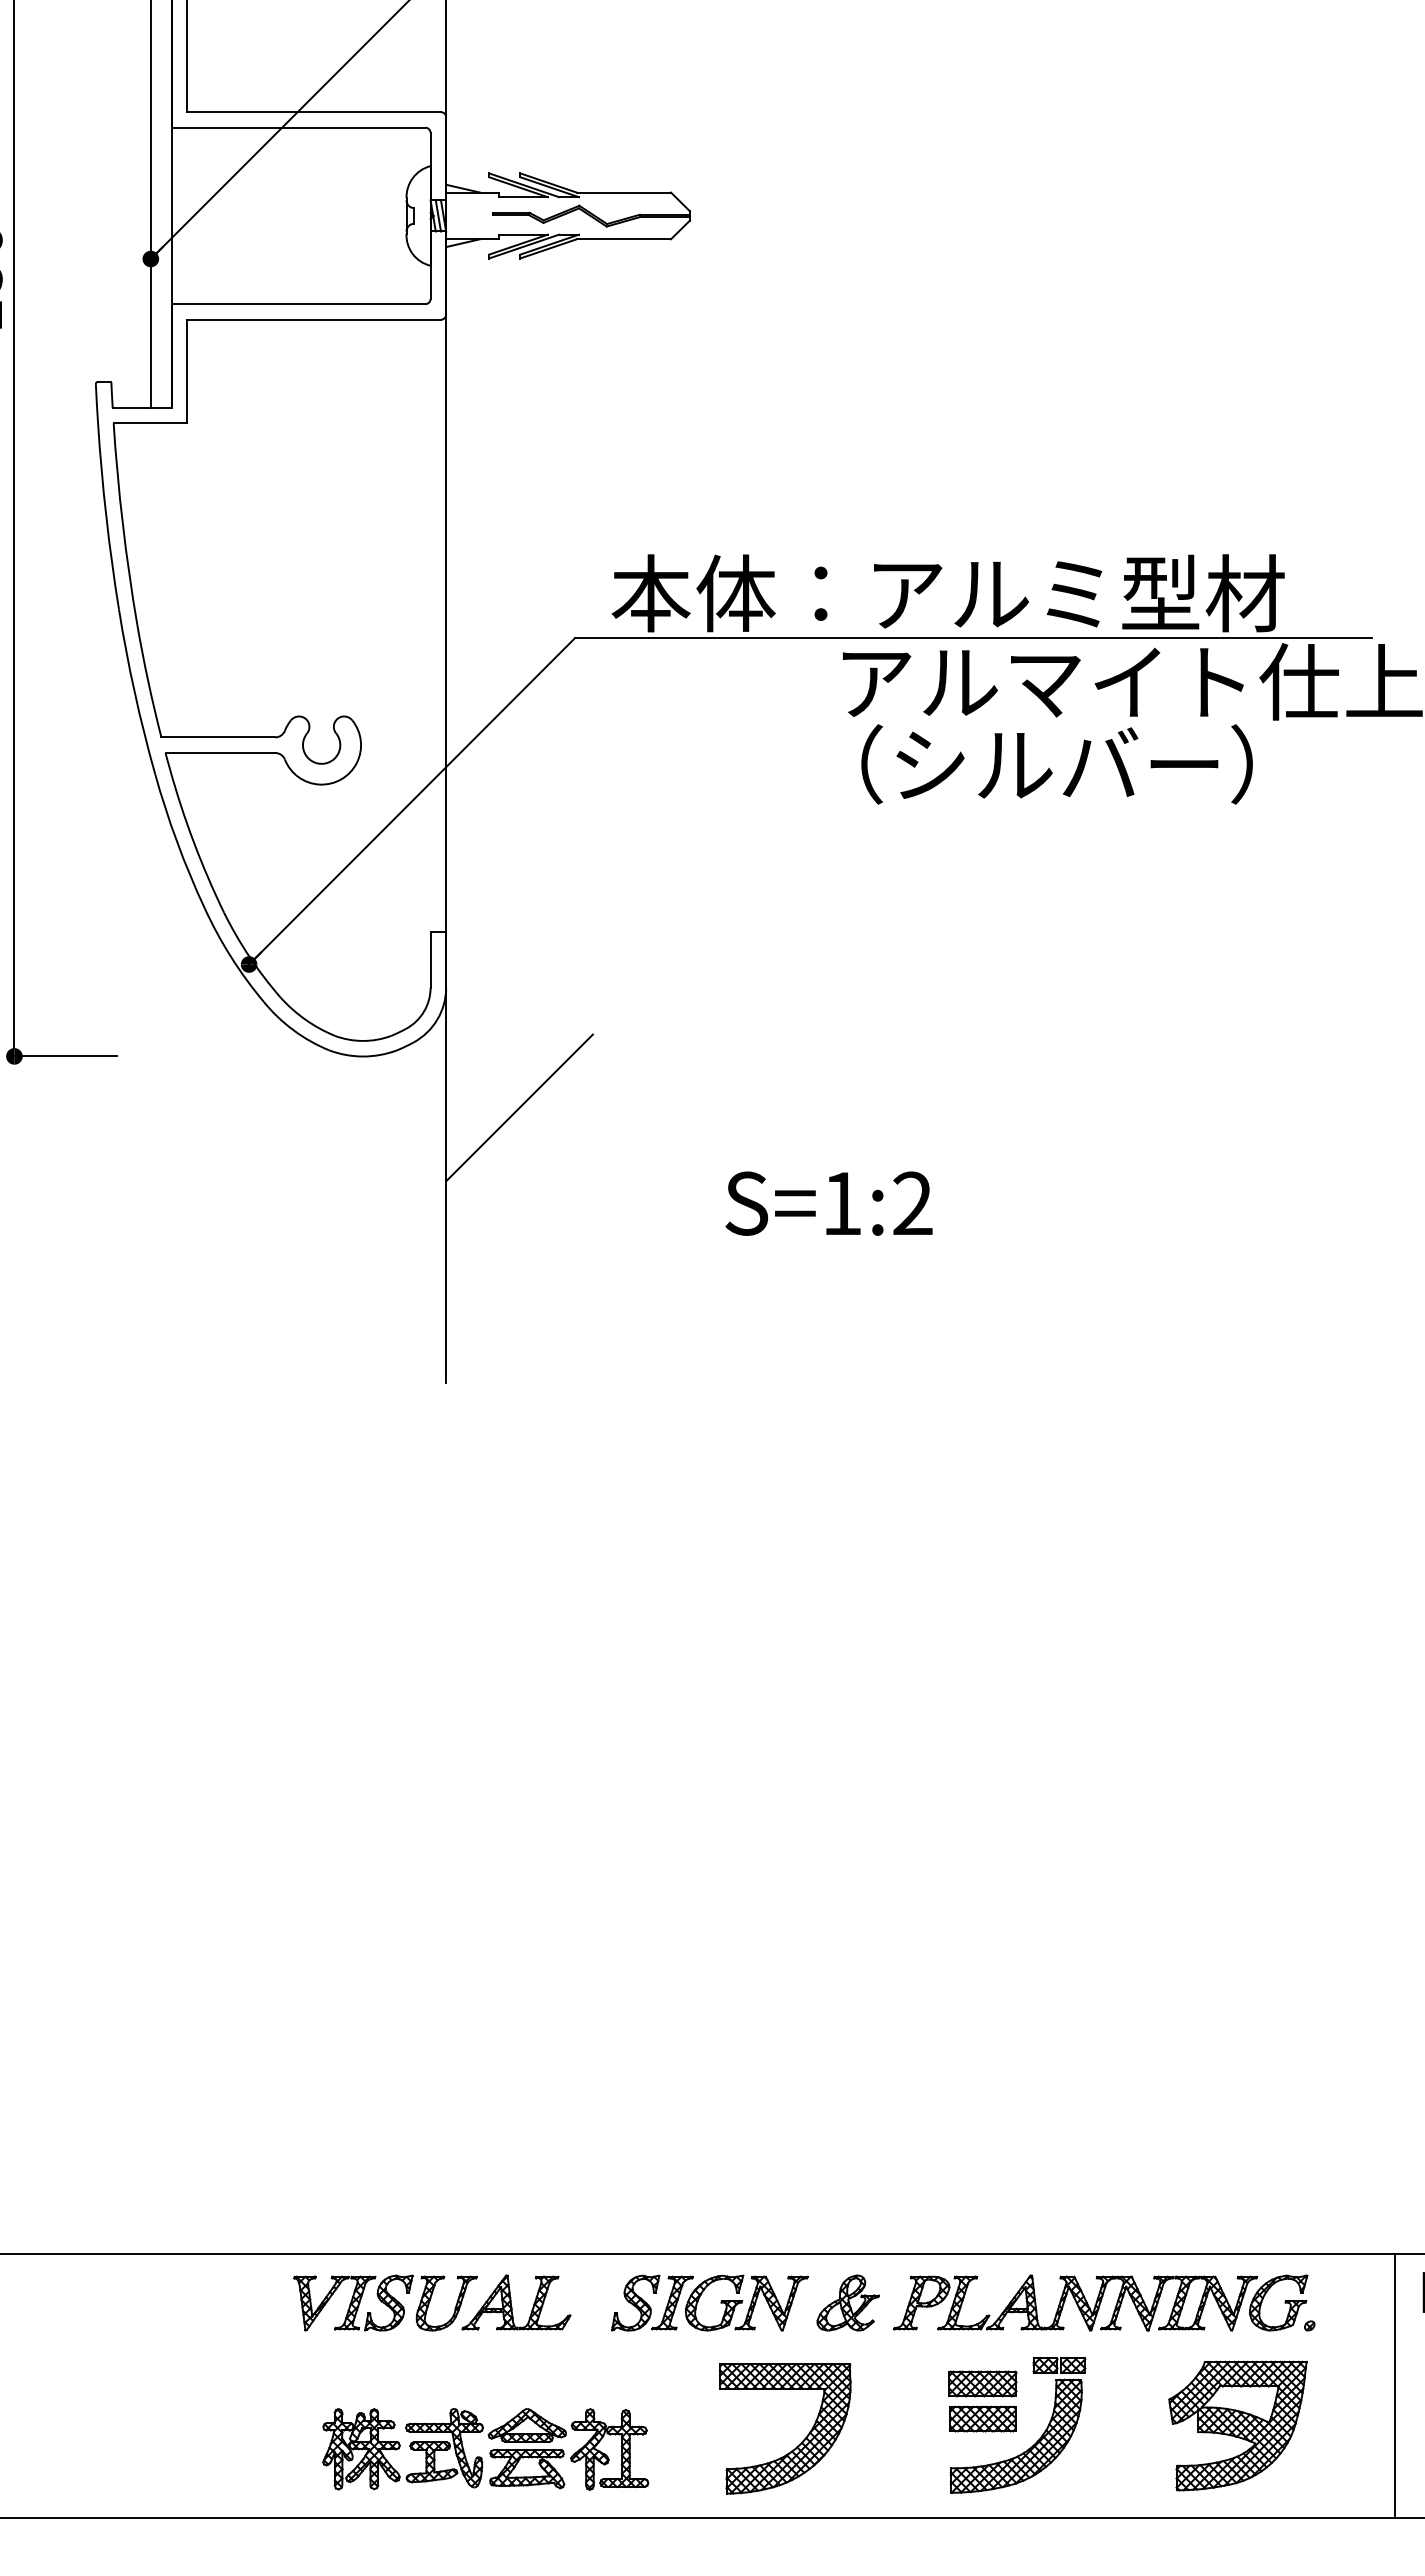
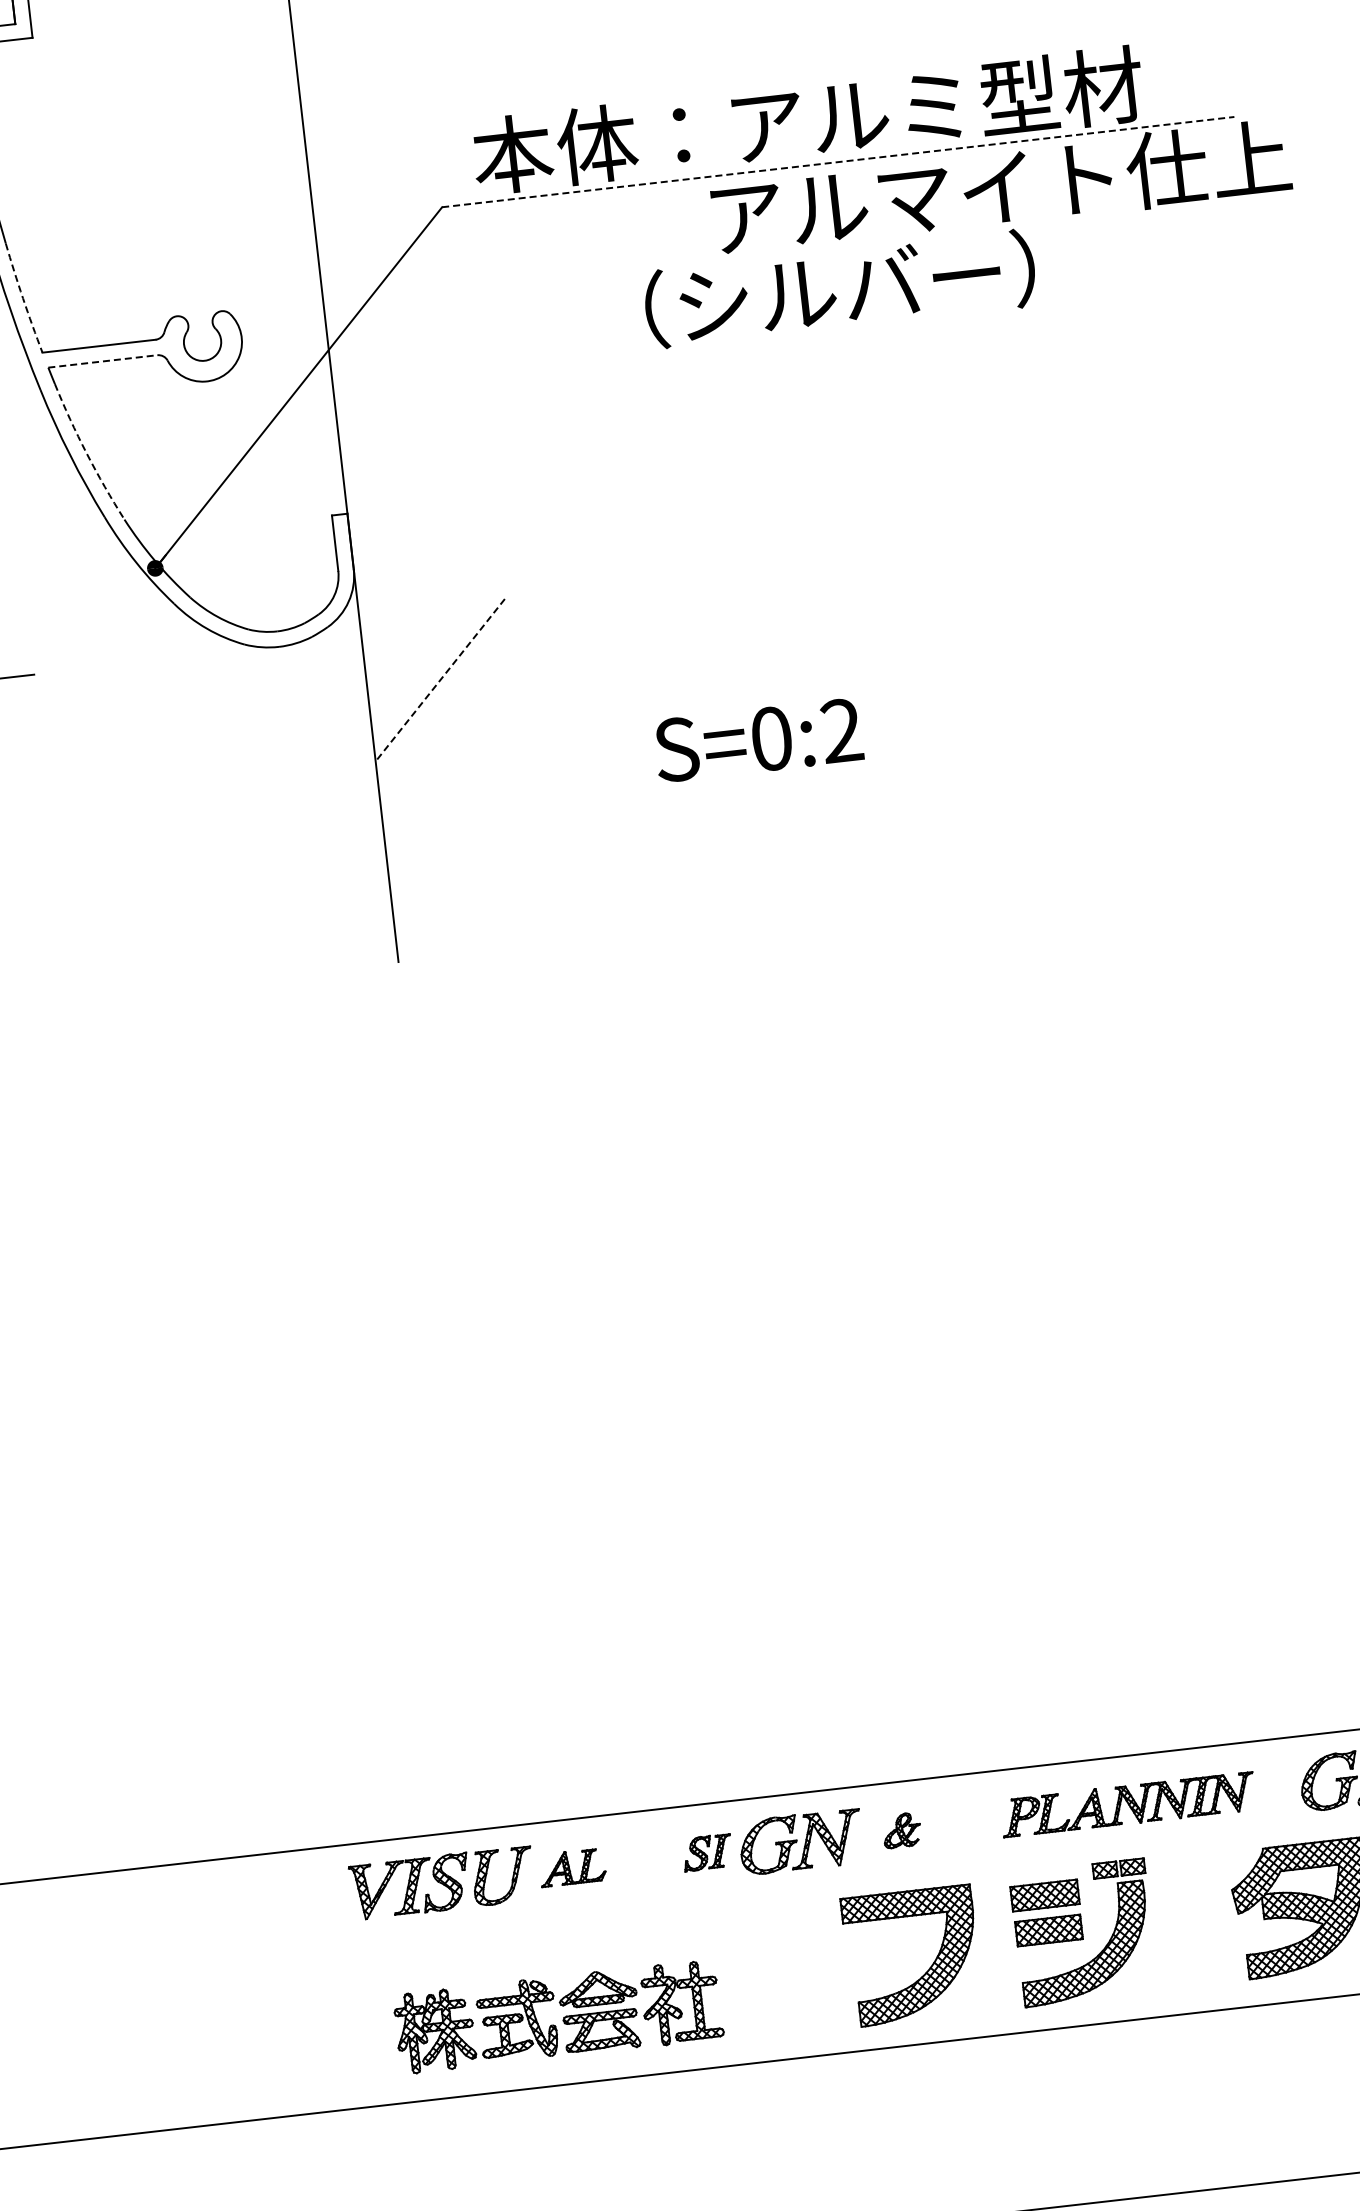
line: (973, 638) -> (838, 162), solid -> dashed
arc: (148, 681) -> (23, 298), solid -> dashed
line: (220, 752) -> (102, 360), solid -> dashed
text: (1056, 764) -> (839, 289), moved
arc: (193, 842) -> (86, 453), solid -> dashed
line: (519, 1107) -> (440, 679), solid -> dashed
text: (842, 1203) -> (771, 738), S=1:2 -> S=0:2
part: (516, 2302) -> (572, 1867), size x0.6
part: (652, 2302) -> (707, 1852), size x0.6
part: (847, 2302) -> (901, 1830), size x0.6
part: (1075, 2302) -> (1127, 1804), size x0.7
part: (800, 2442) -> (929, 1967), moved

